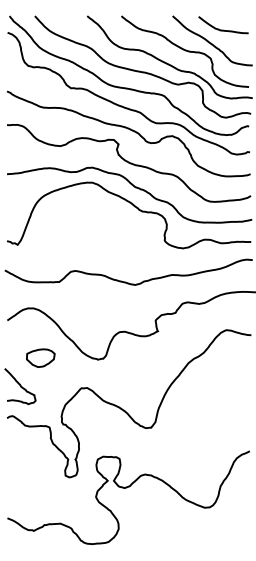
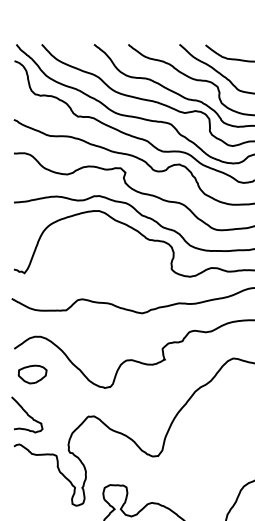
part: (40, 357) -> (32, 373), moved

